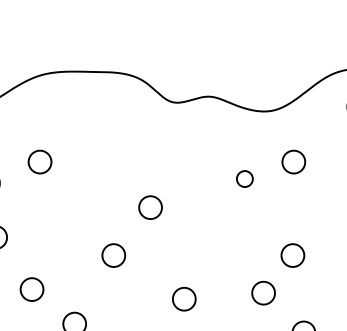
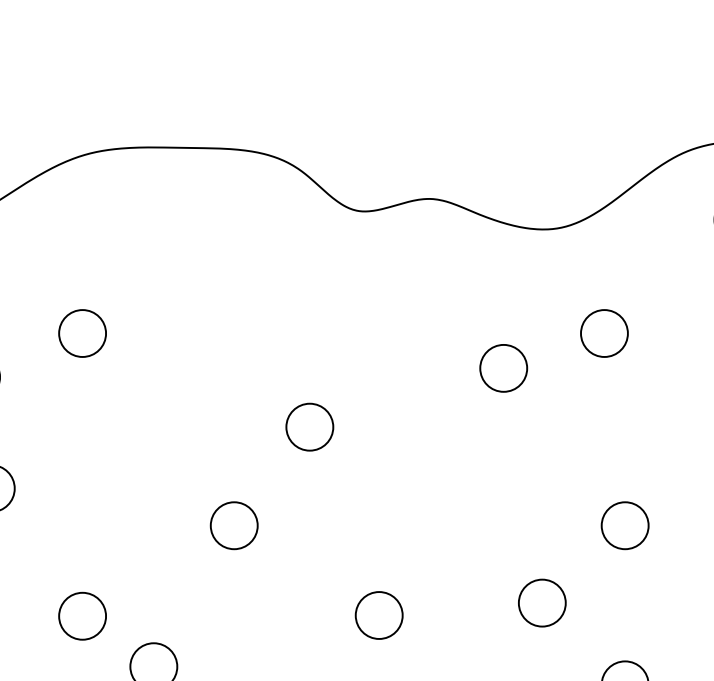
circle: (244, 178) -> (503, 367), size x1.43
circle: (292, 255) -> (624, 525), moved
circle: (31, 289) -> (81, 616), moved

